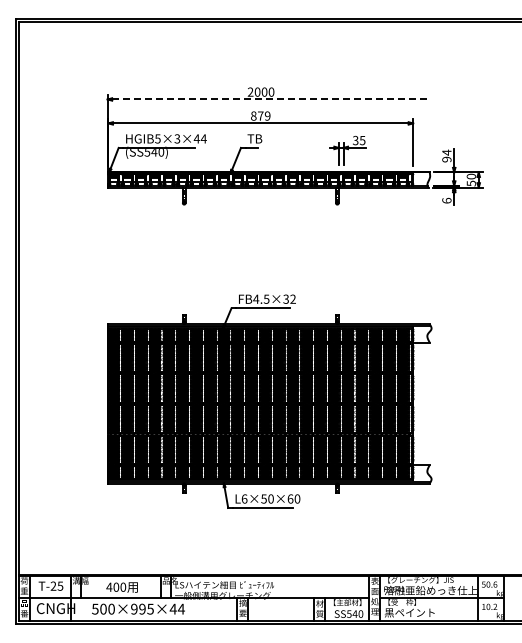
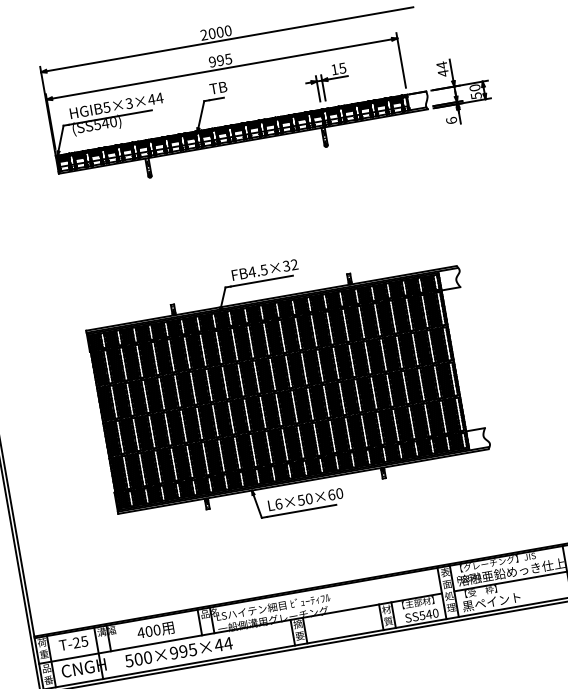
line: (272, 99) -> (230, 39), dashed -> solid
text: (260, 115) -> (220, 59), 879 -> 995
text: (355, 140) -> (334, 69), 35 -> 15
text: (446, 159) -> (442, 73), 94 -> 44

